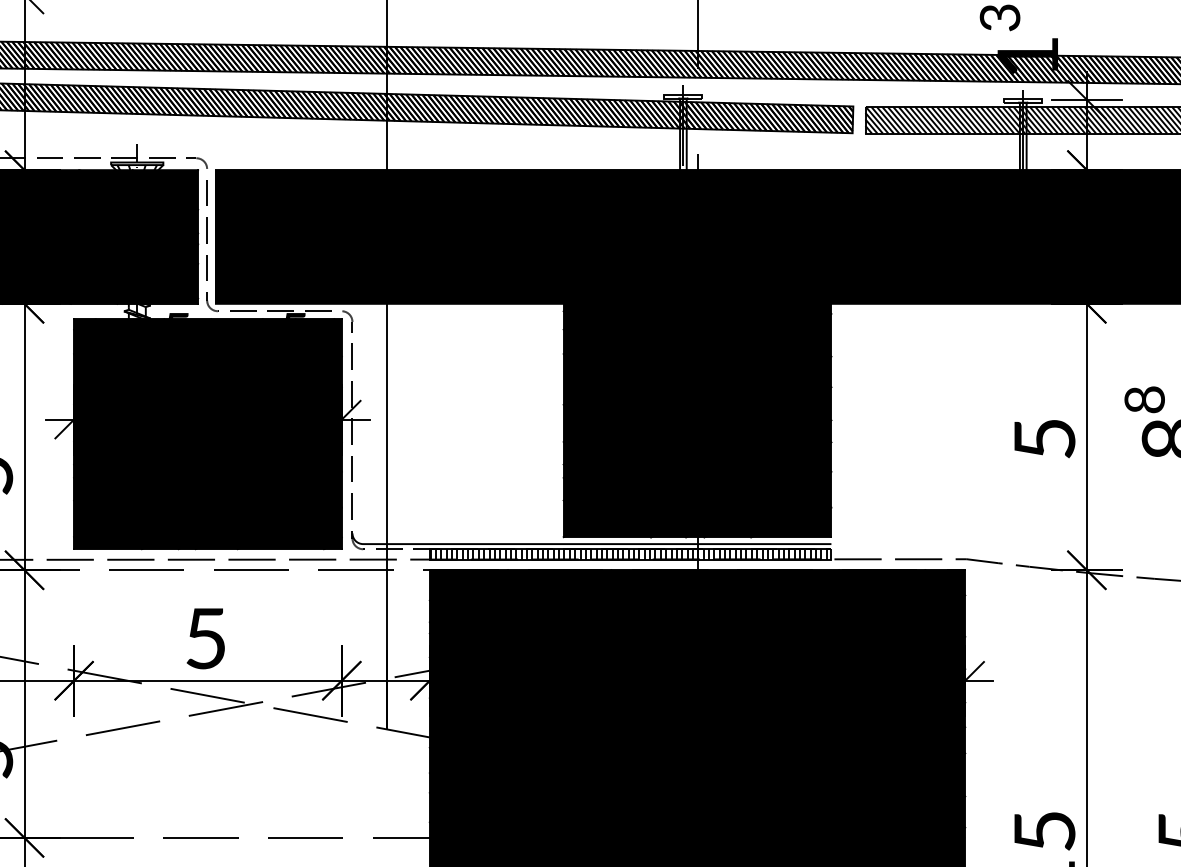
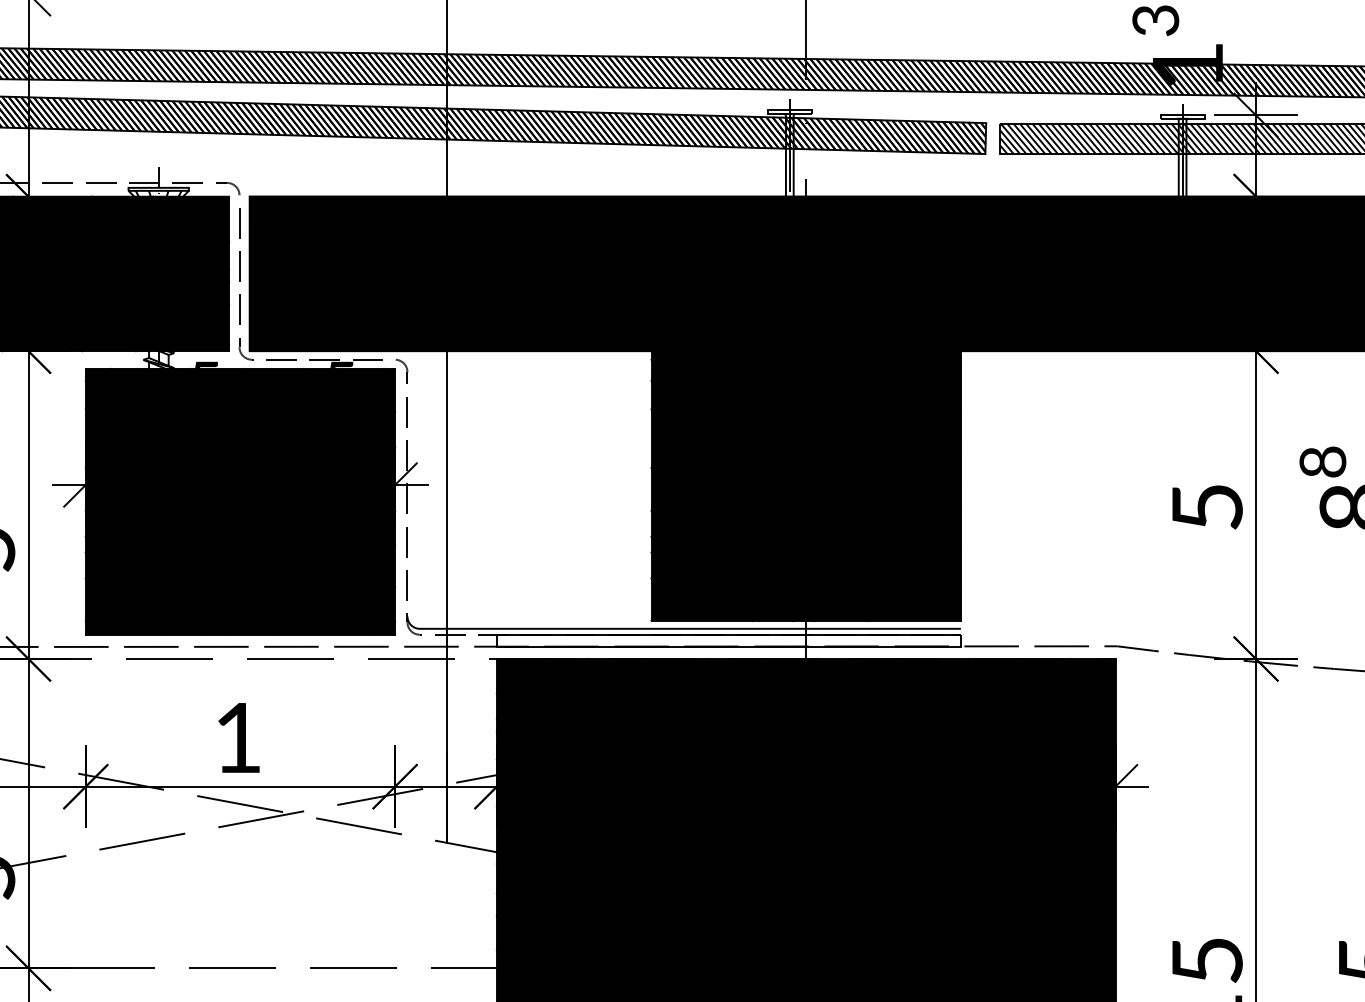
hatch: (628, 554) -> (726, 640), removed
text: (205, 639) -> (237, 738), 5 -> 1

